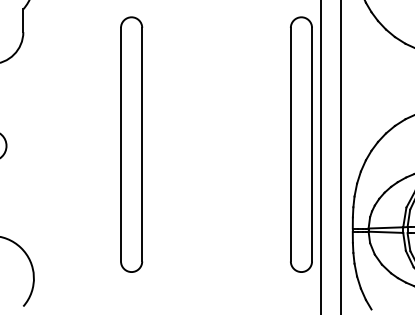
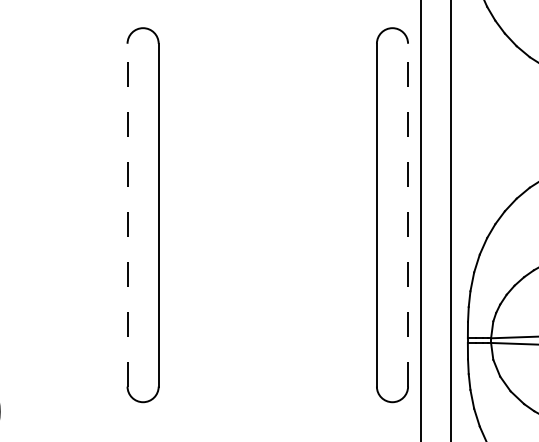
line: (121, 144) -> (128, 214), solid -> dashed
line: (312, 144) -> (408, 214), solid -> dashed

